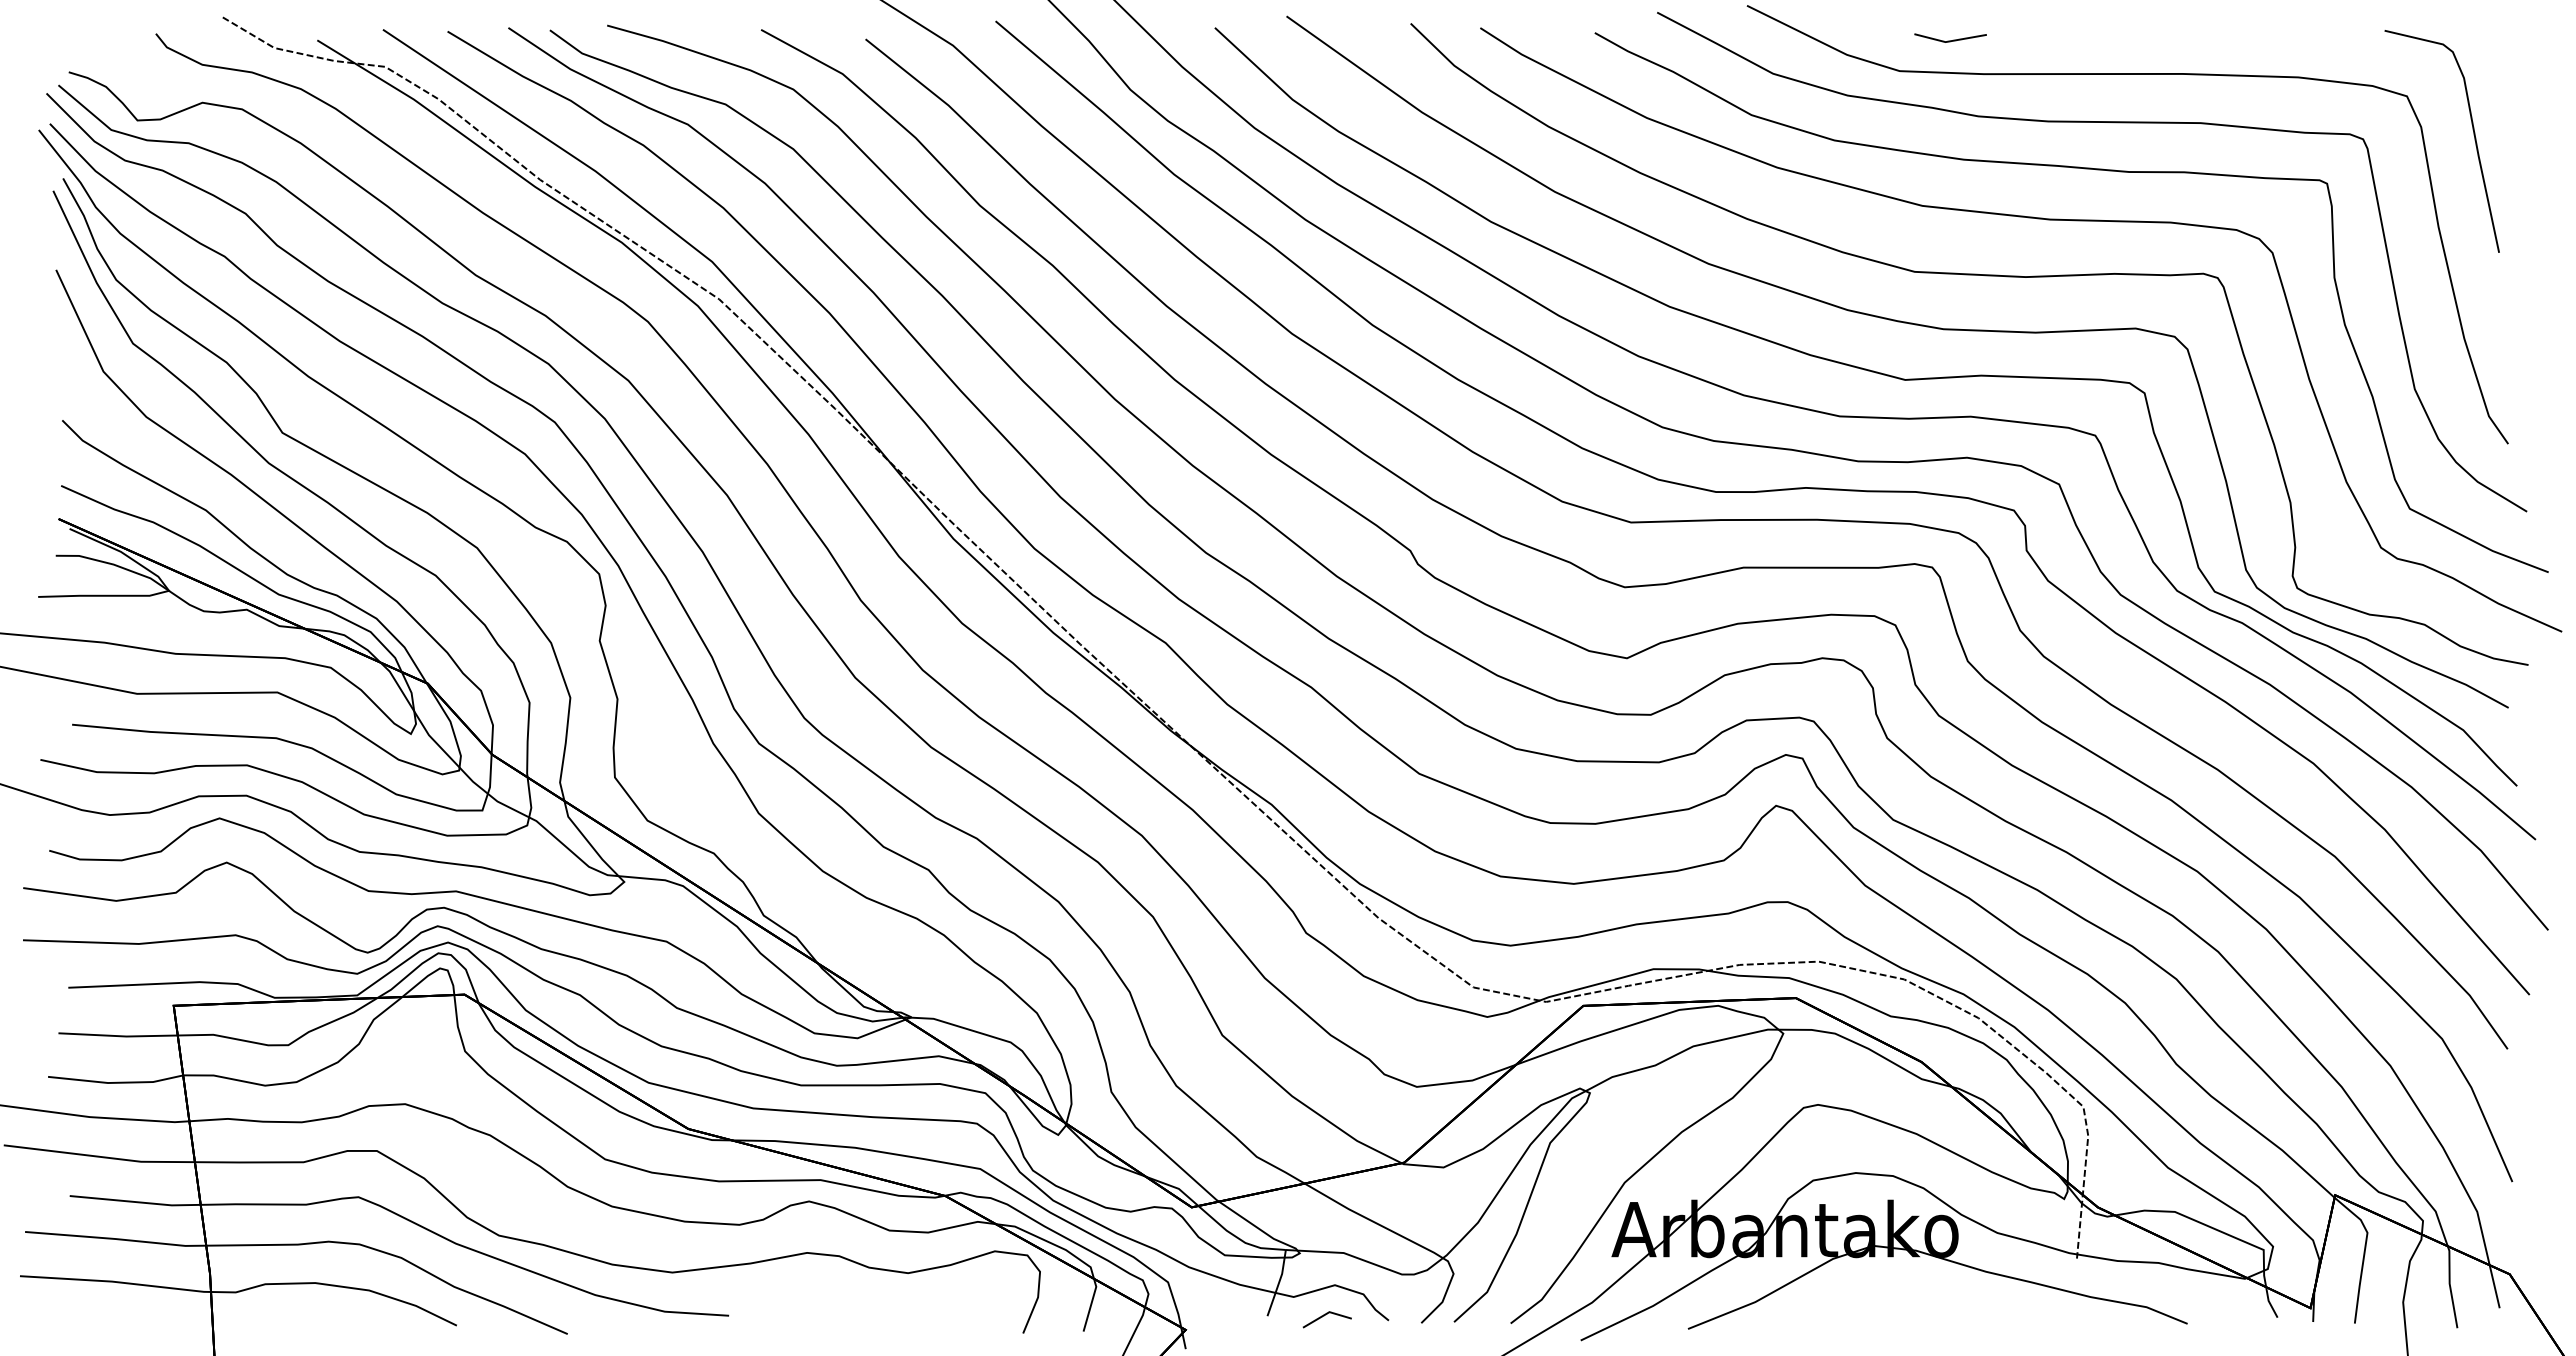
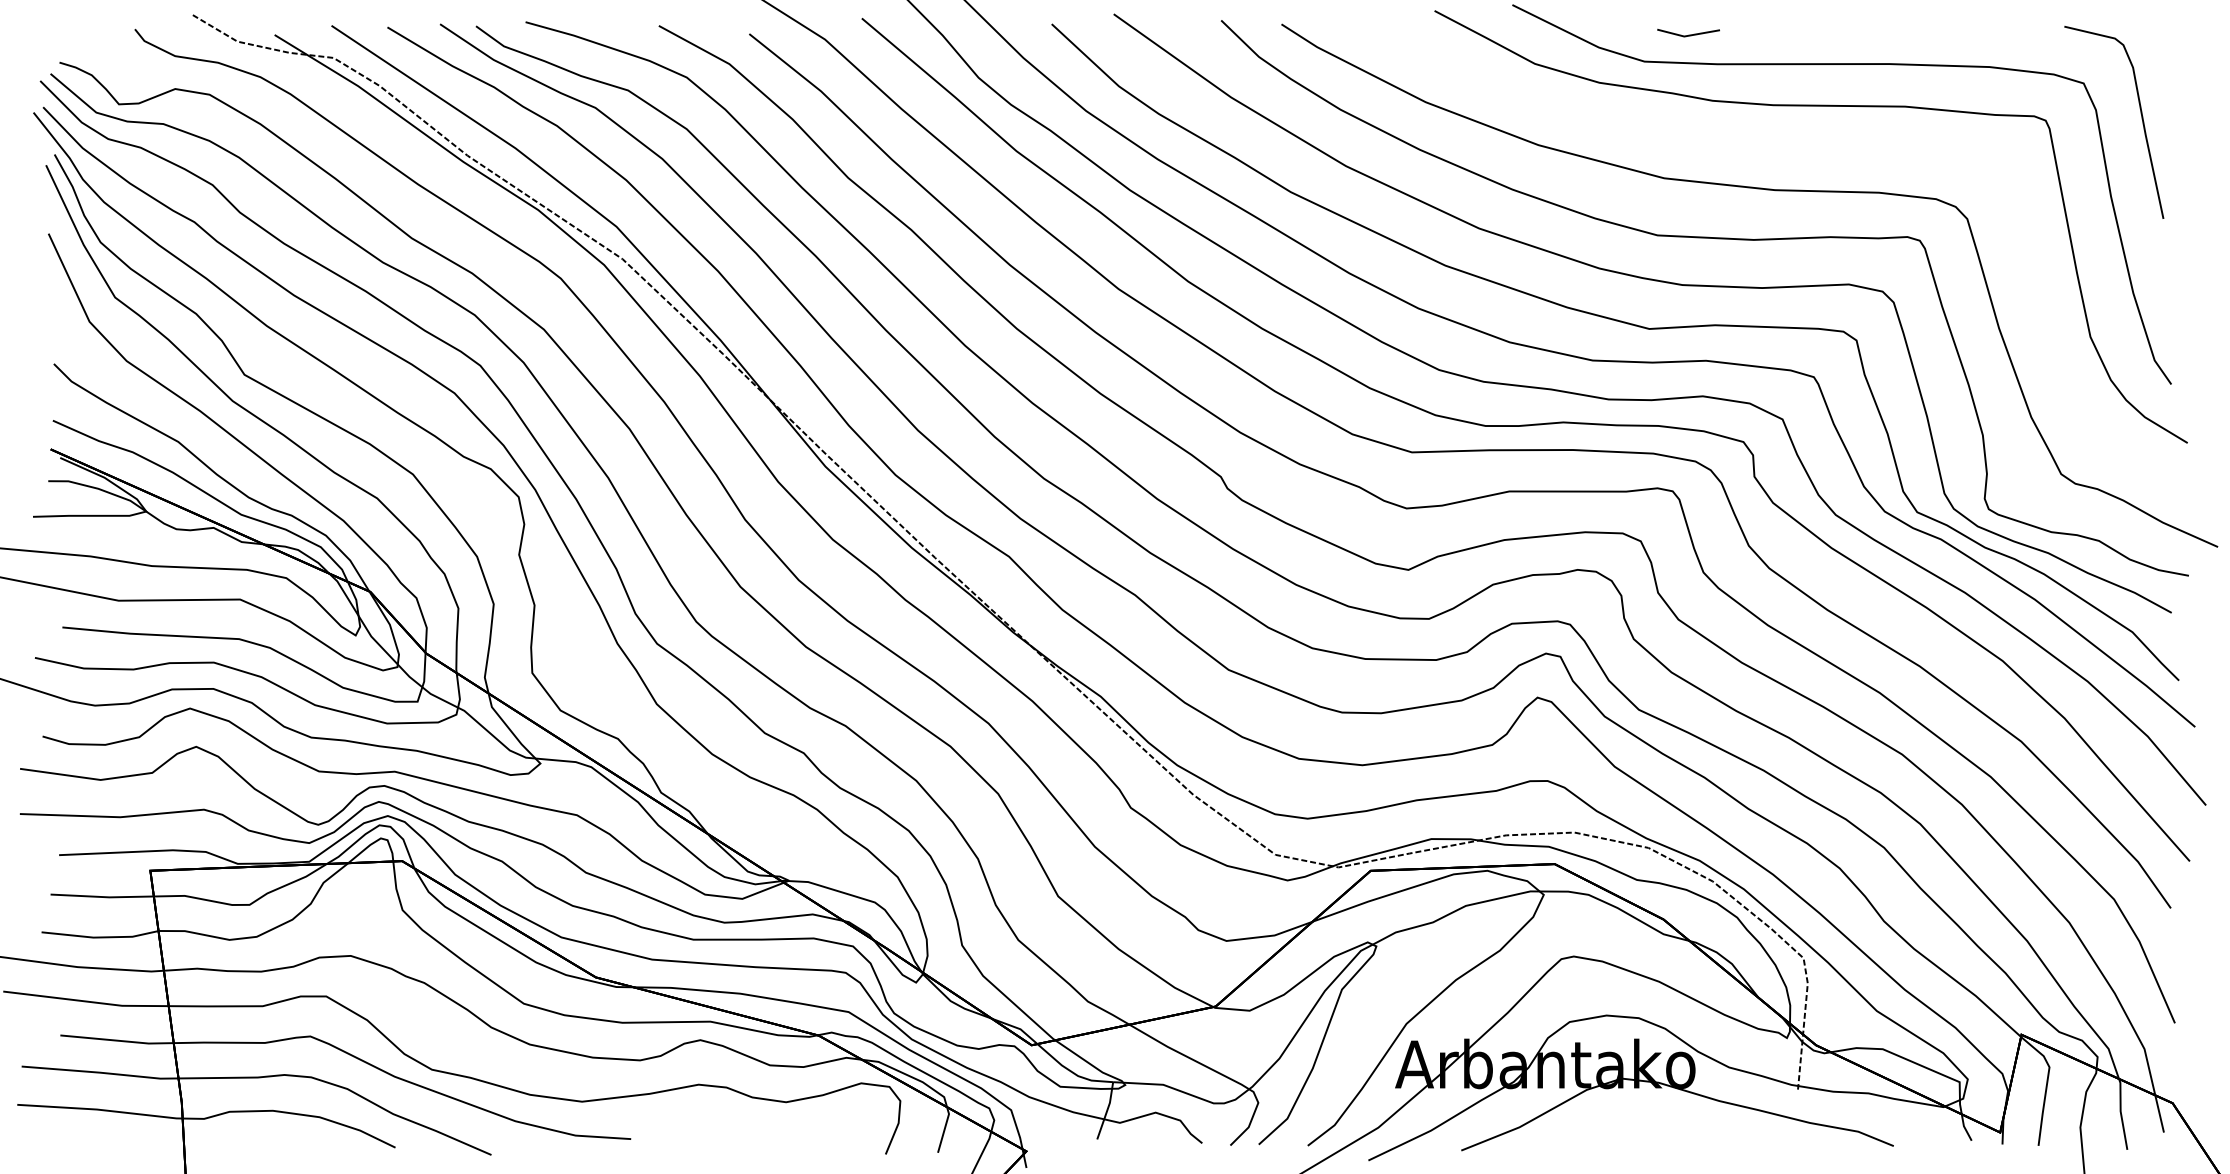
part: (2084, 169) -> (1804, 146), removed
line: (1324, 1316) -> (1146, 1139), removed

